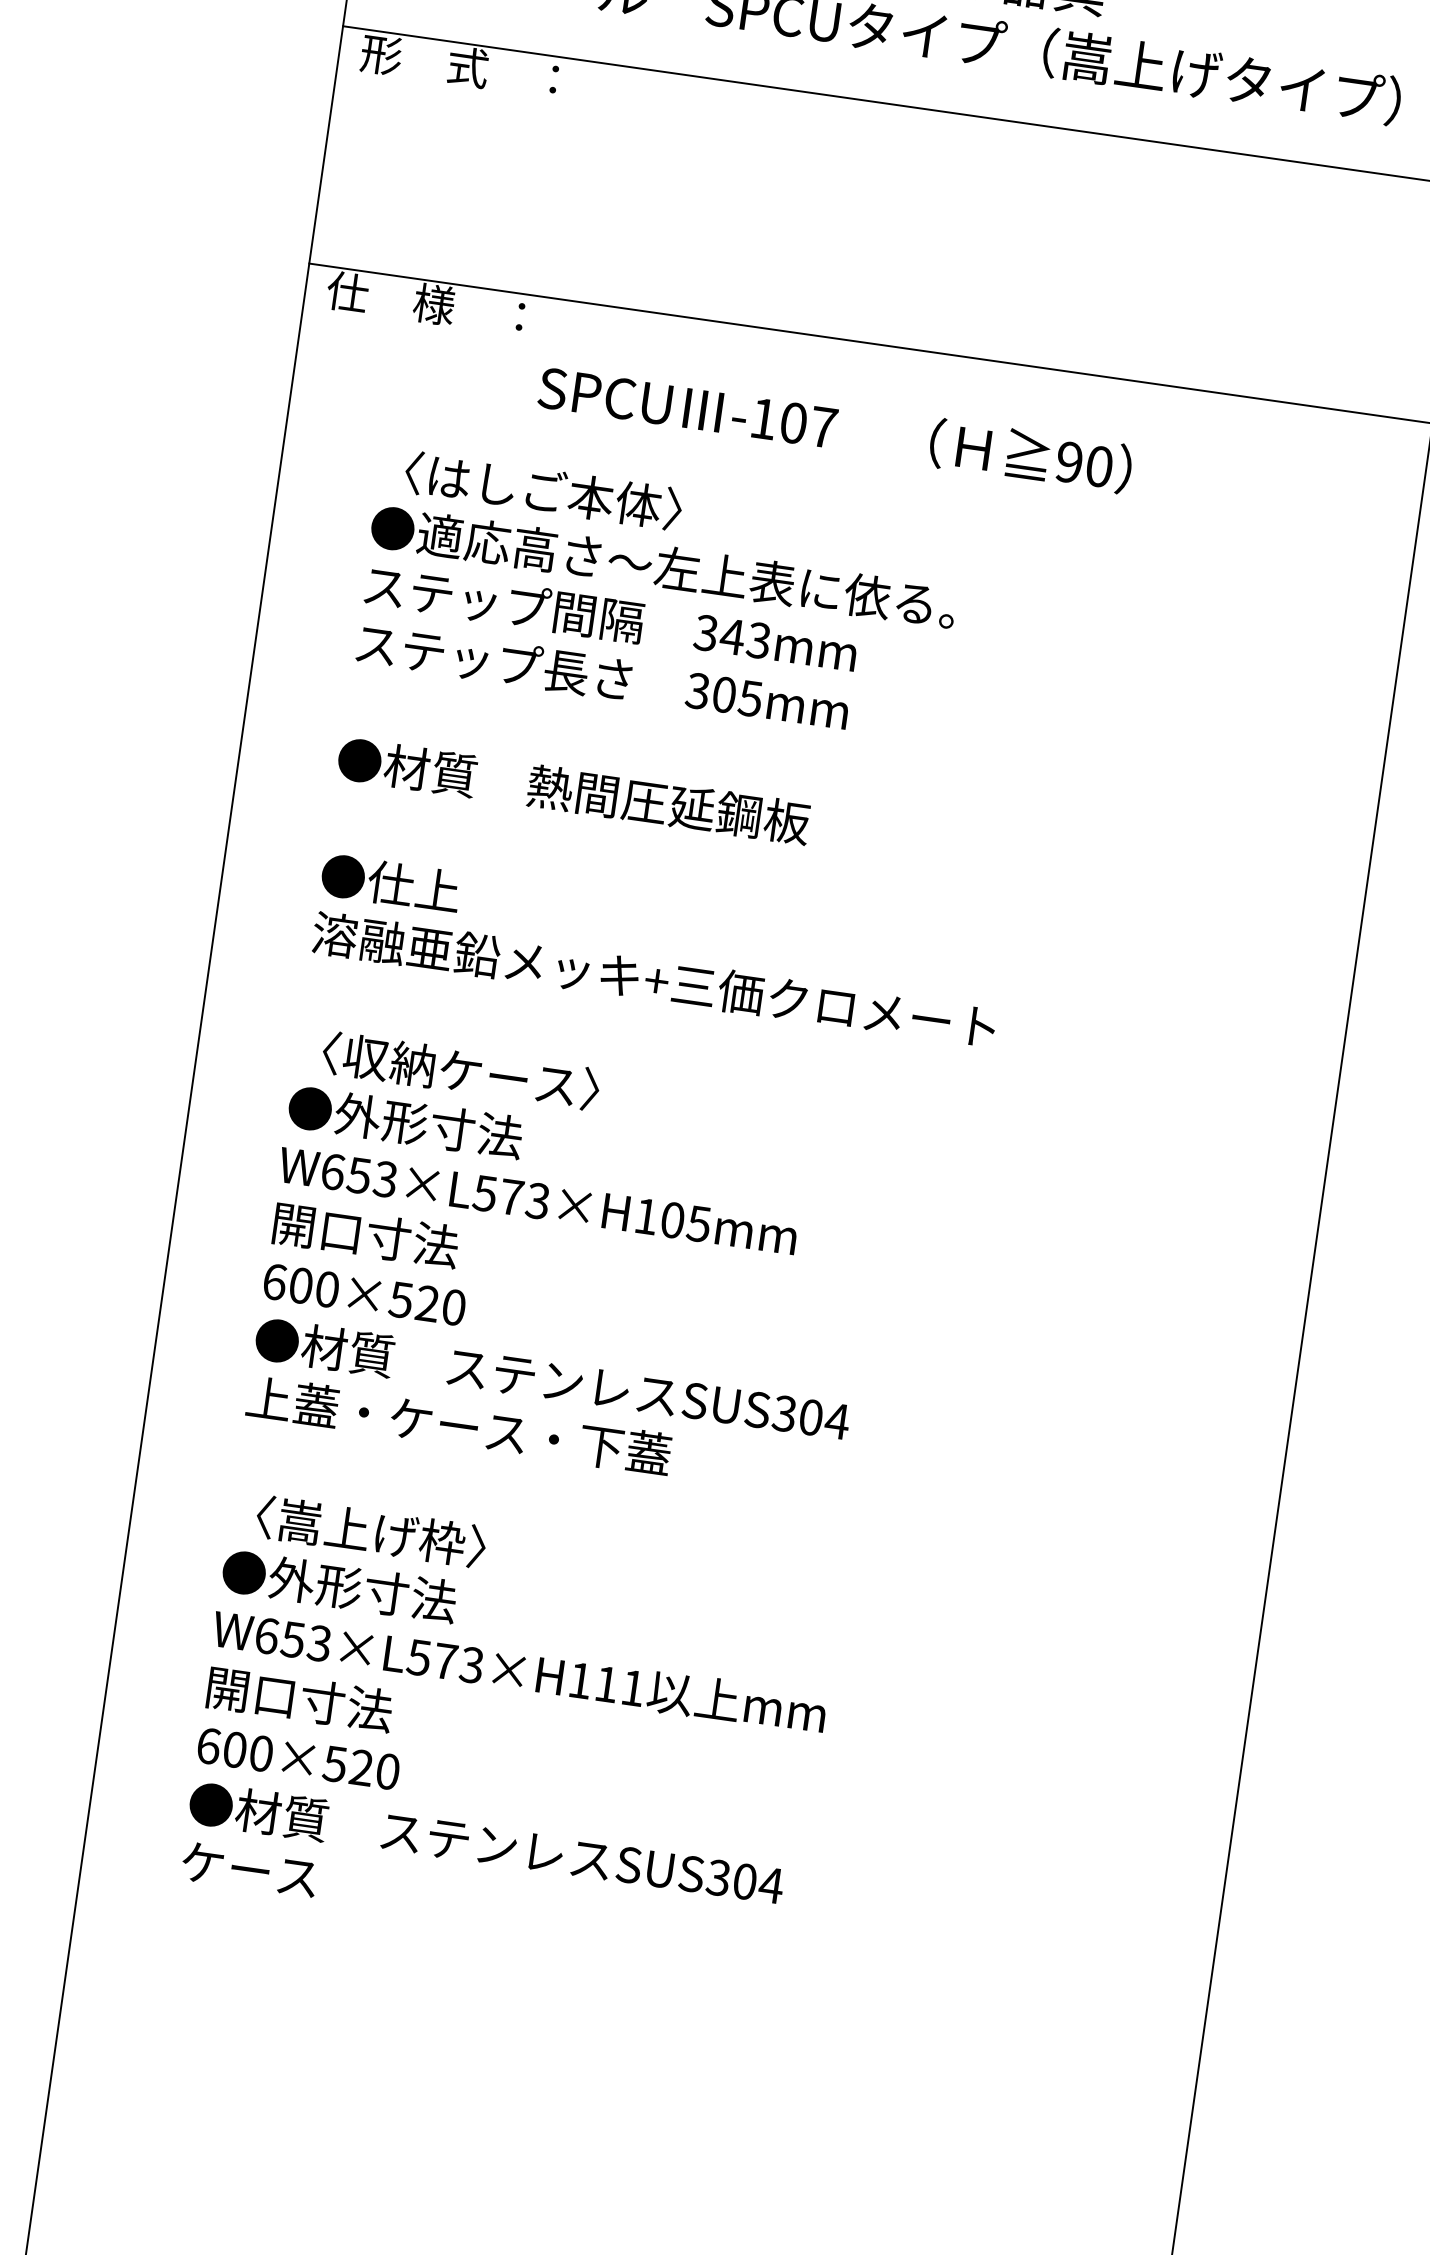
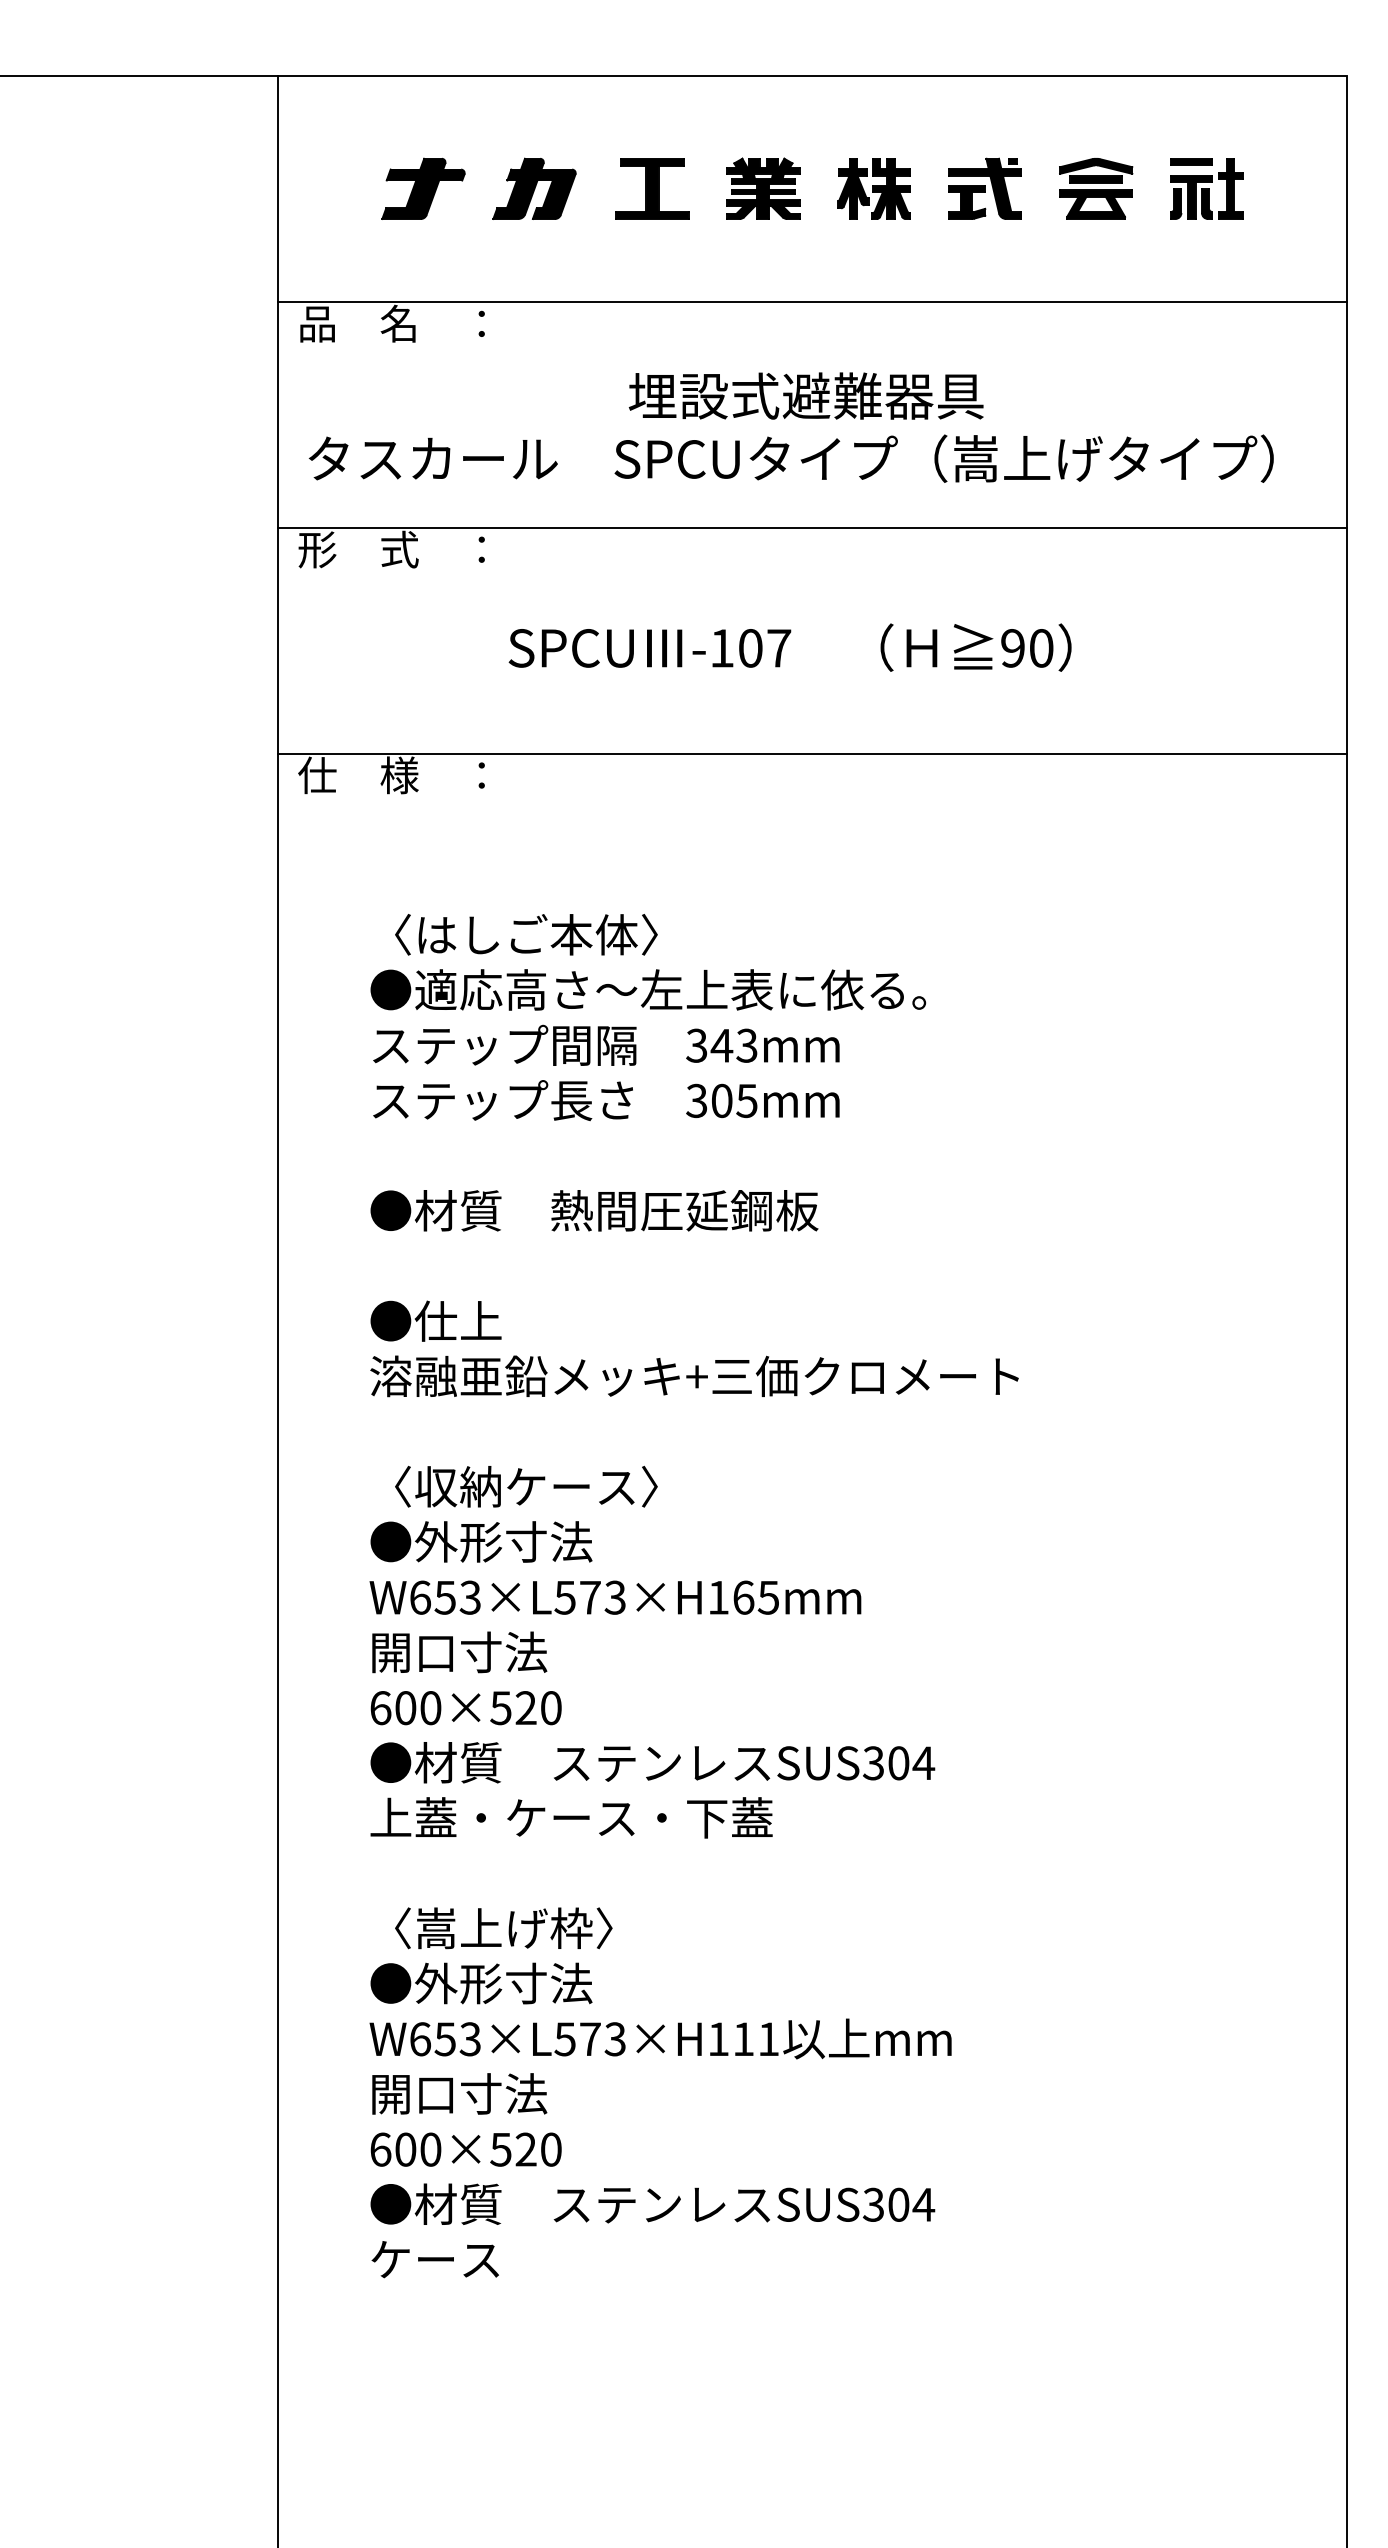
text: (834, 428) -> (789, 647), moved
text: (672, 1220) -> (743, 1597), W653×L573×H105mm -> W653×L573×H165mm

